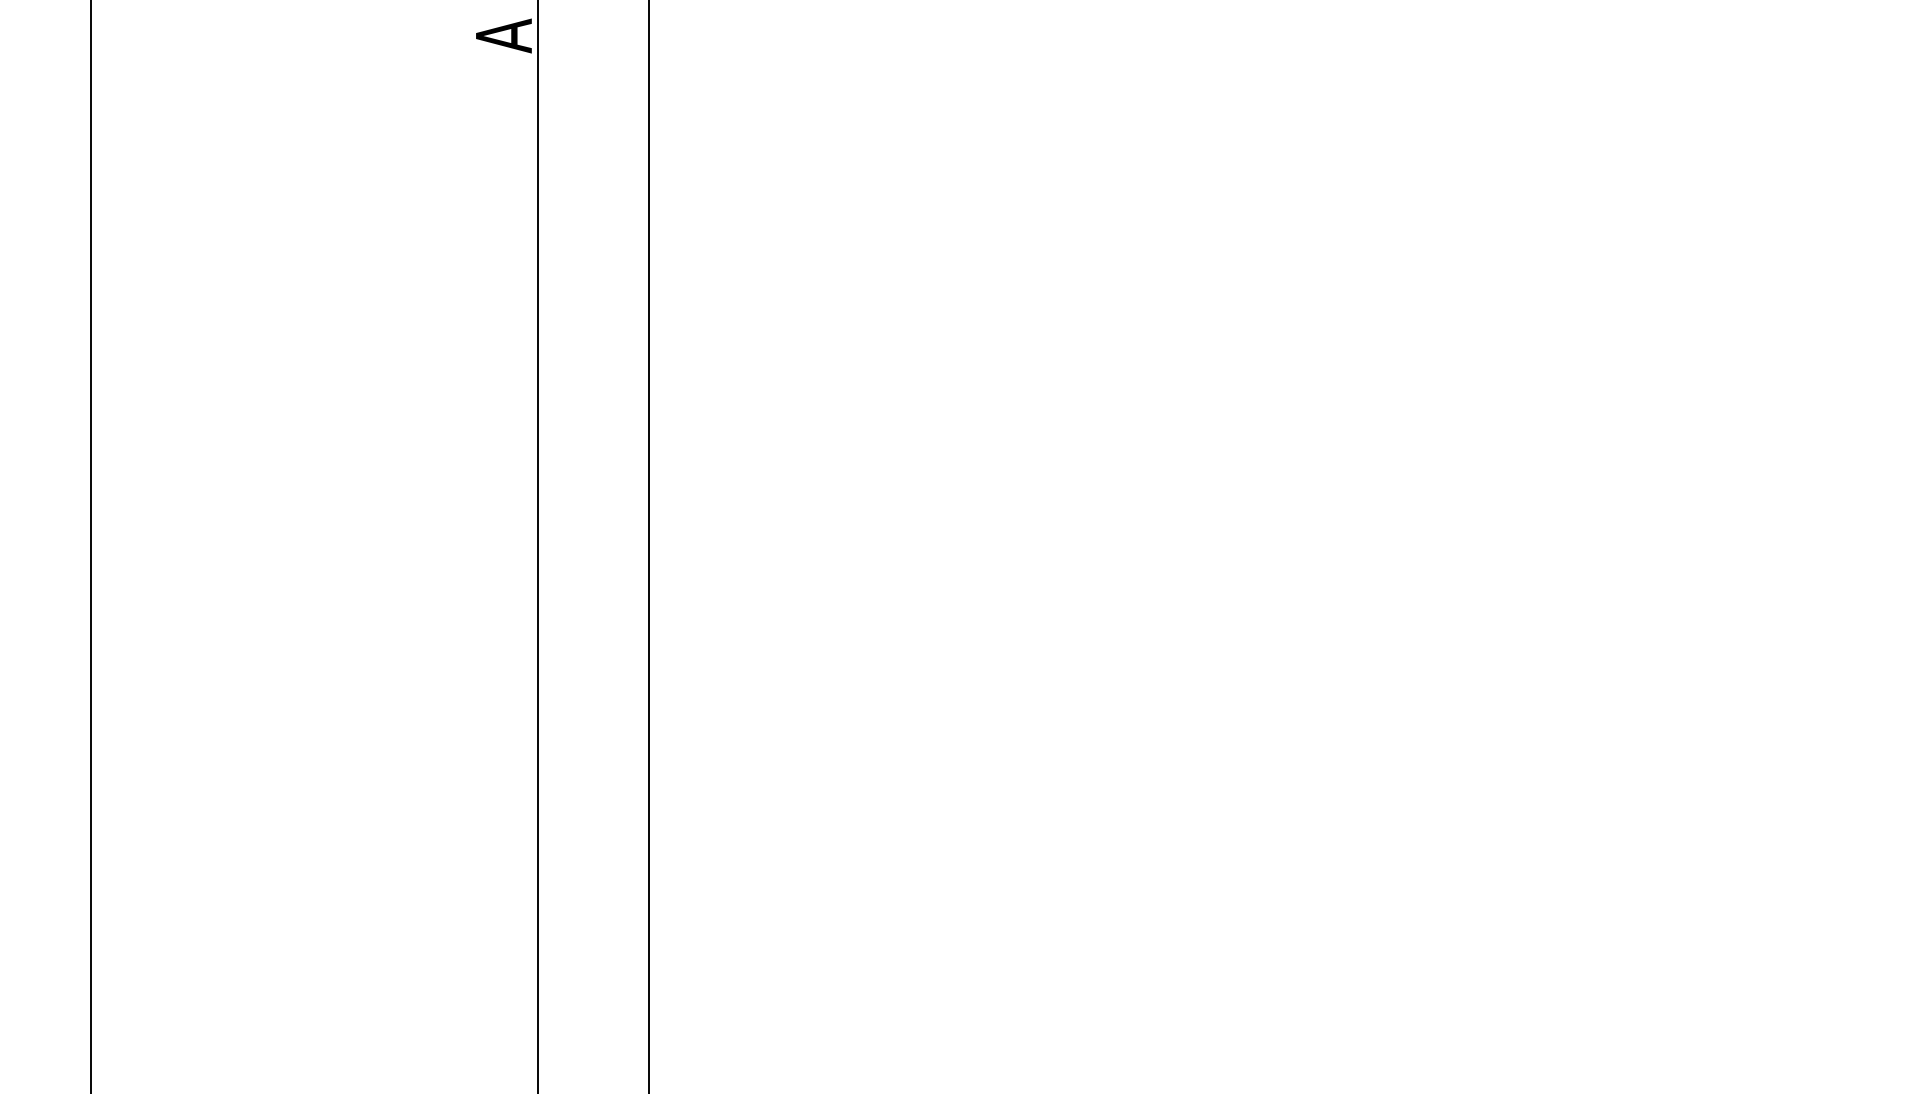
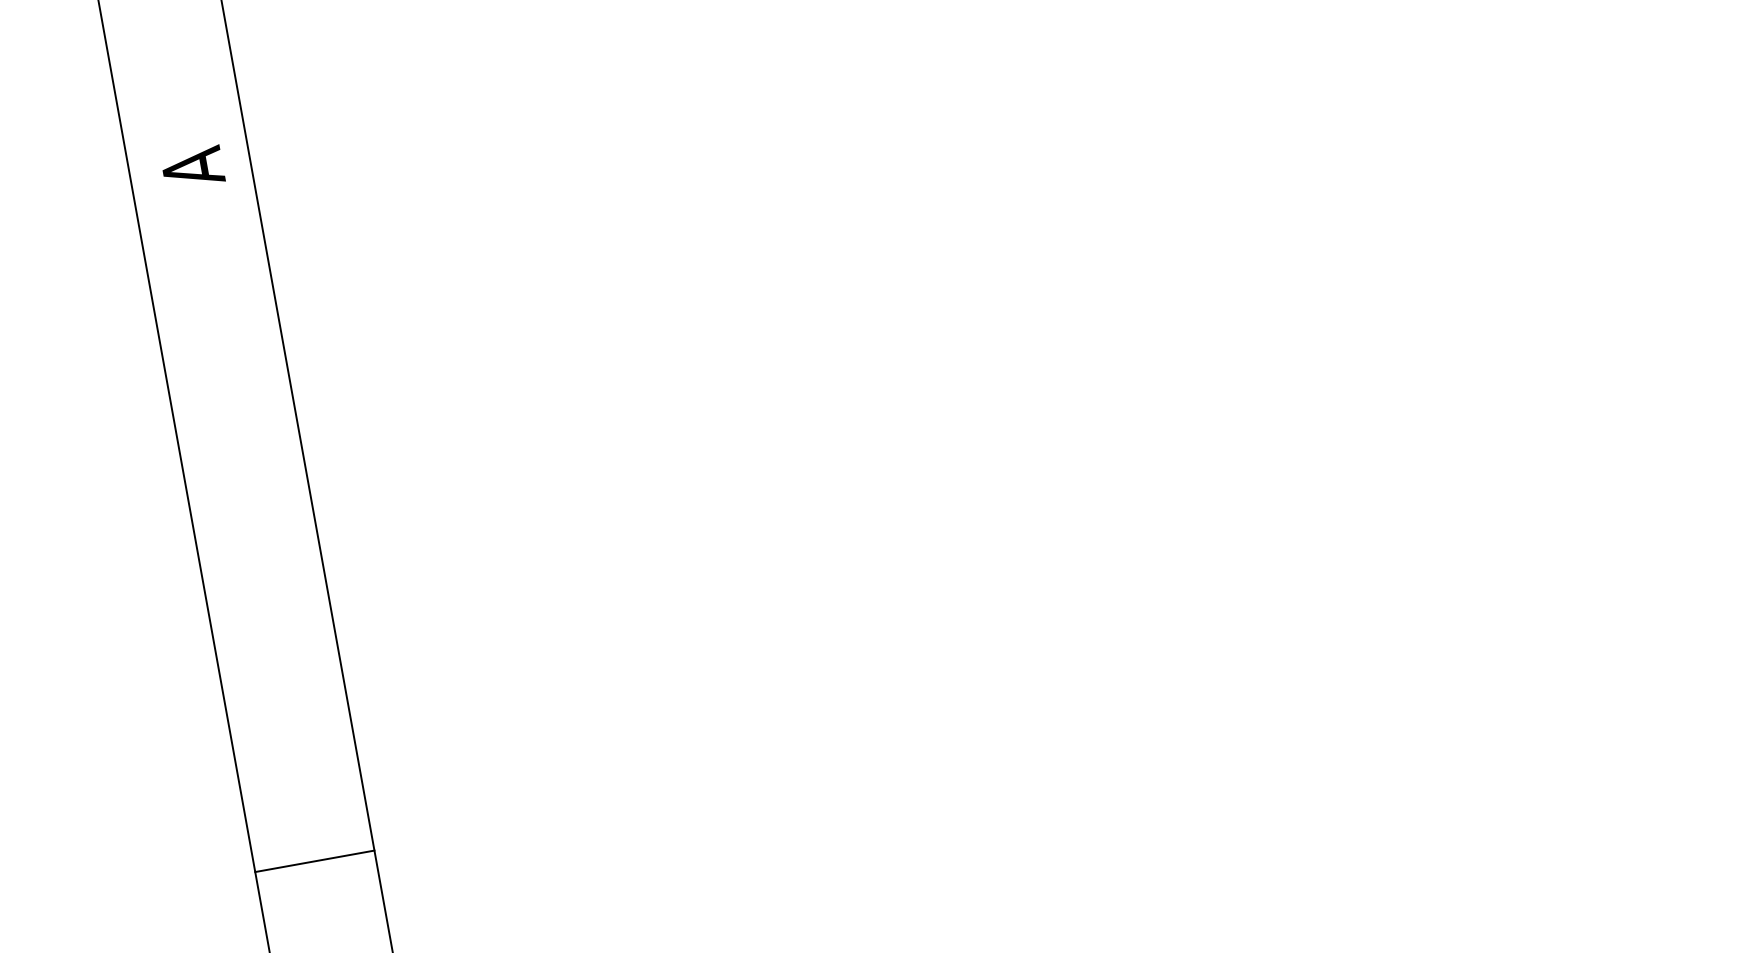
text: (503, 35) -> (192, 167), moved
line: (593, 684) -> (314, 861), added

